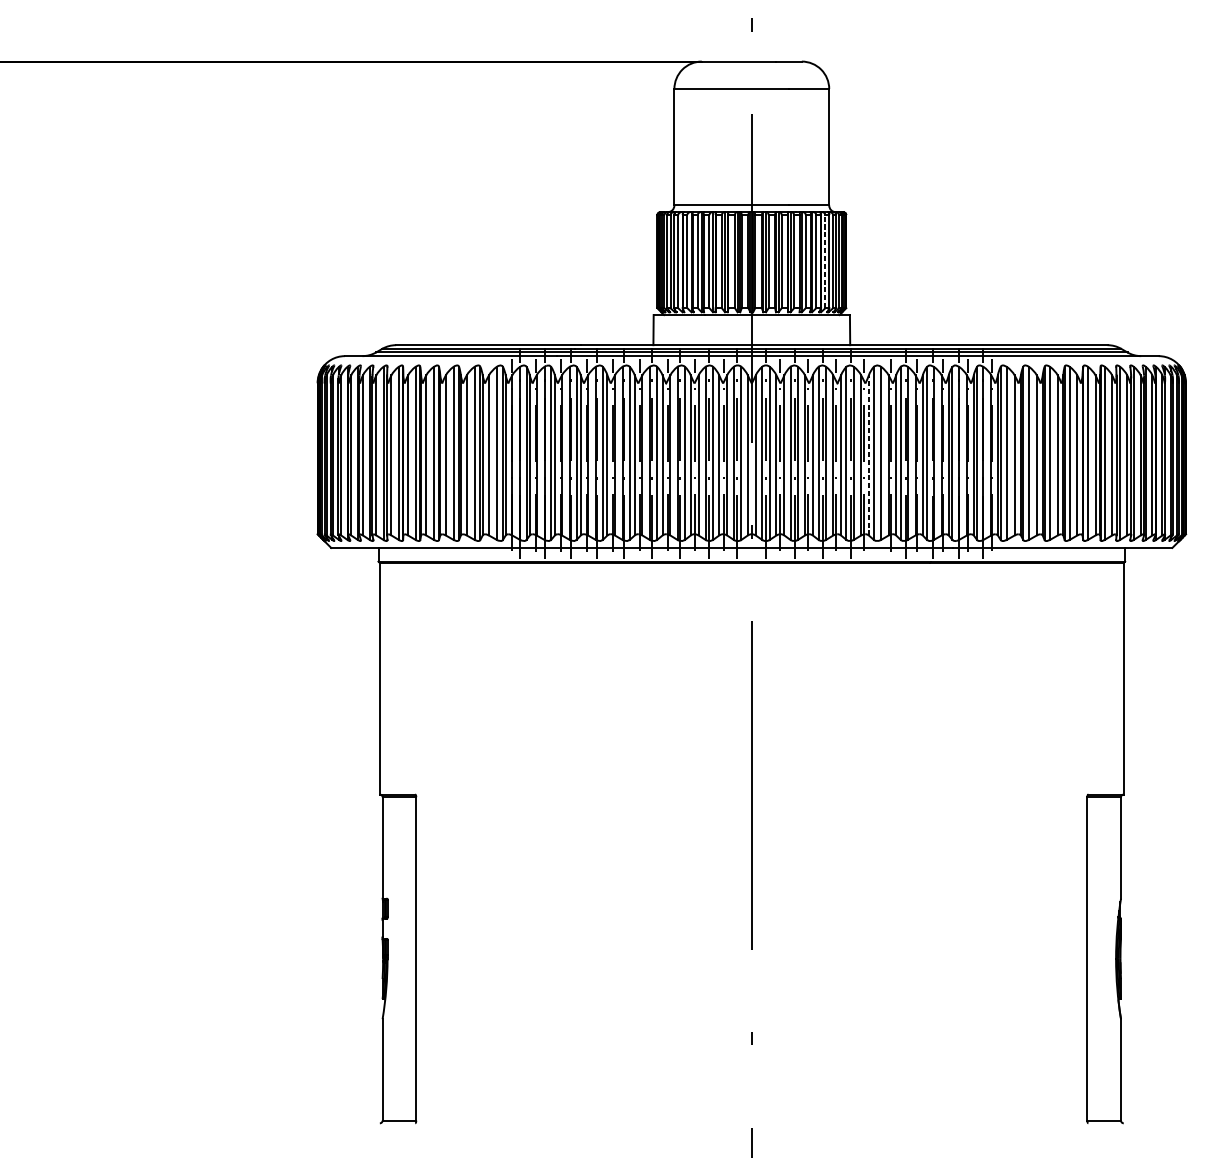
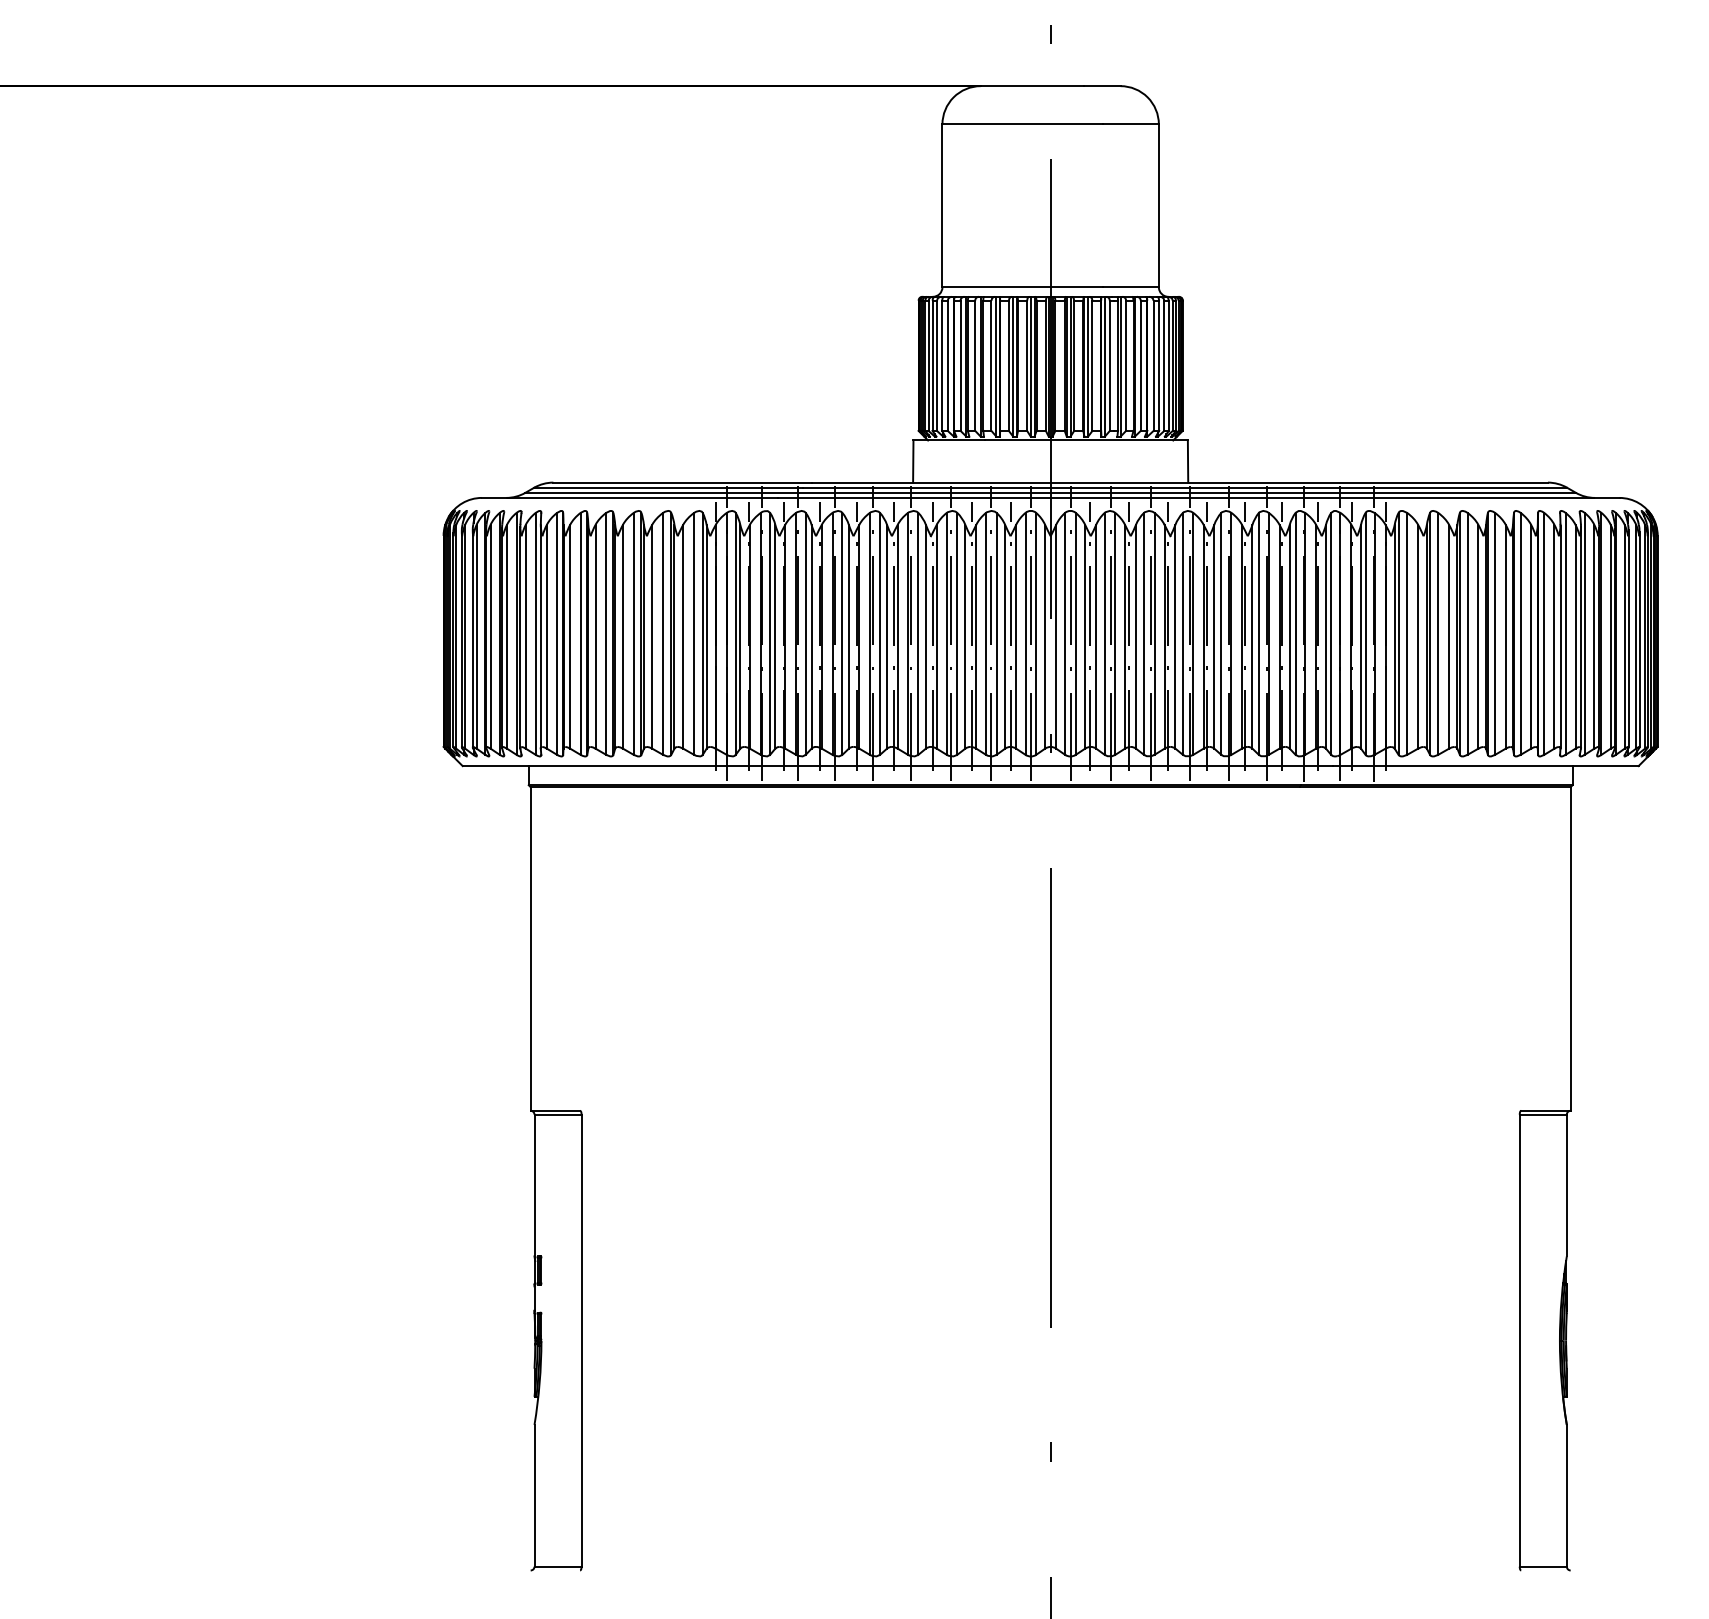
line: (825, 261) -> (1153, 365), dashed -> solid
line: (879, 453) -> (1228, 633), added
line: (869, 455) -> (1214, 636), dashed -> solid

